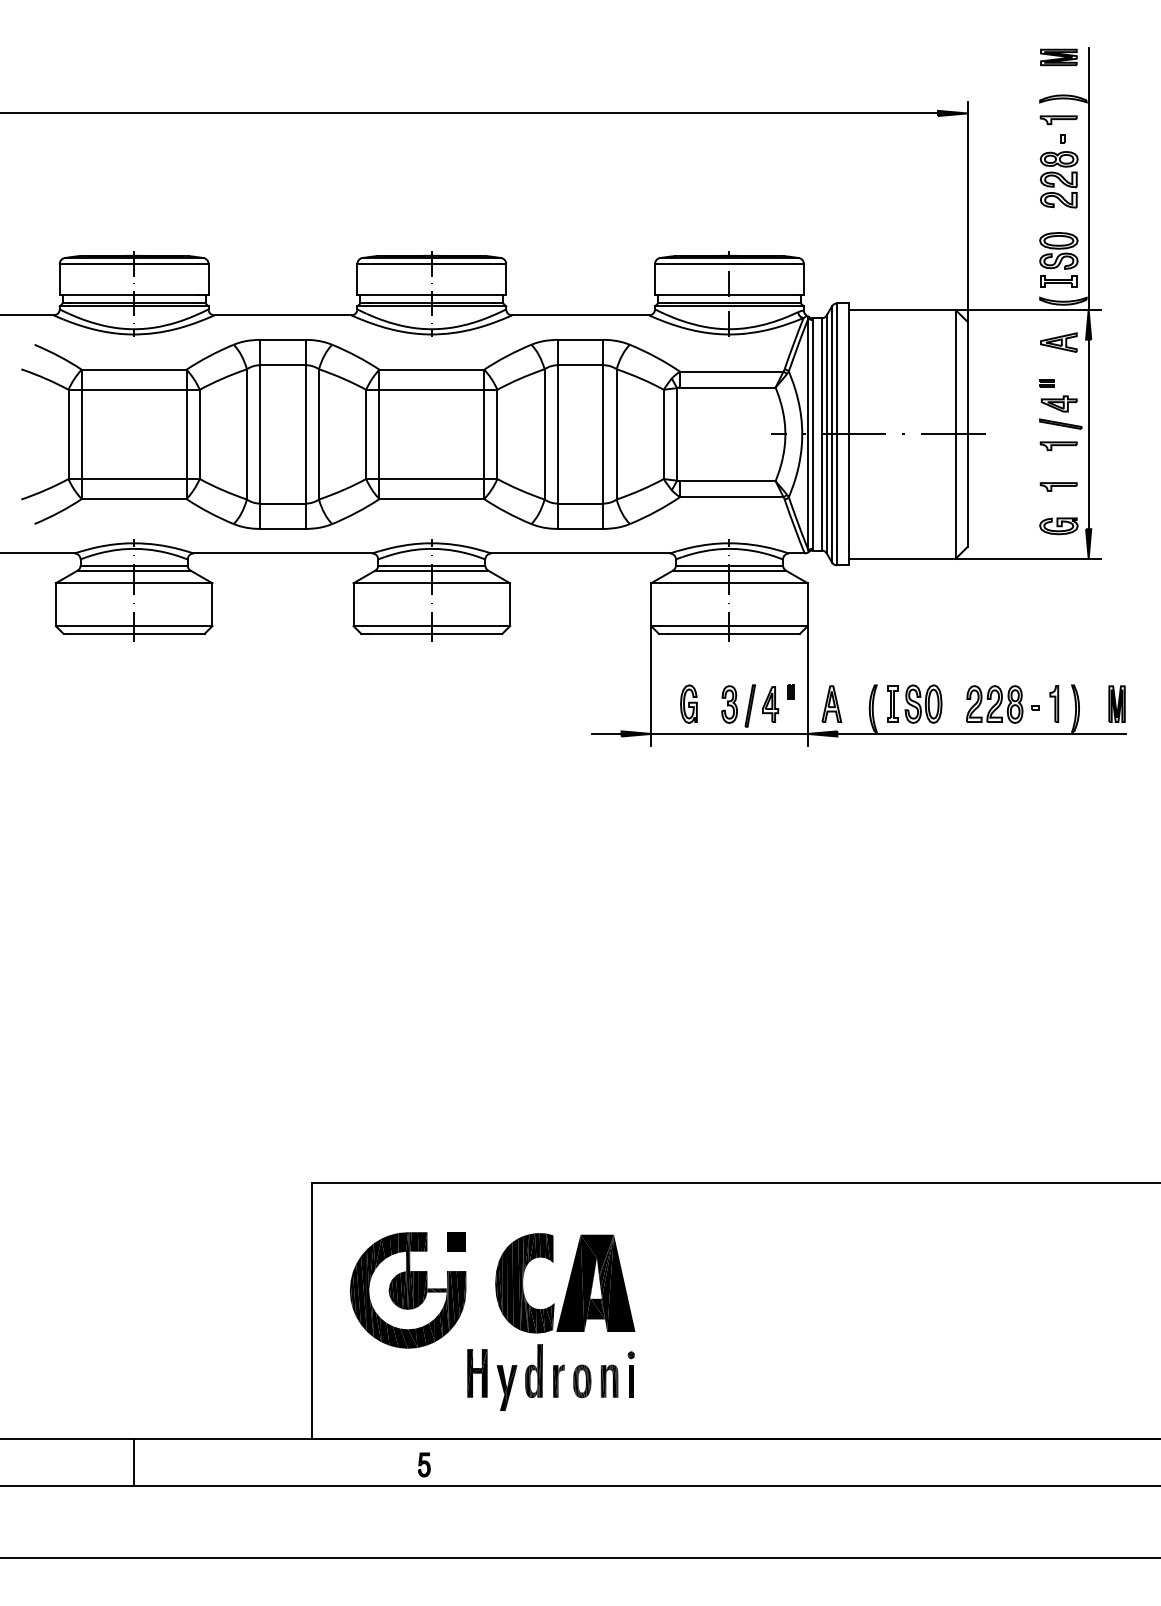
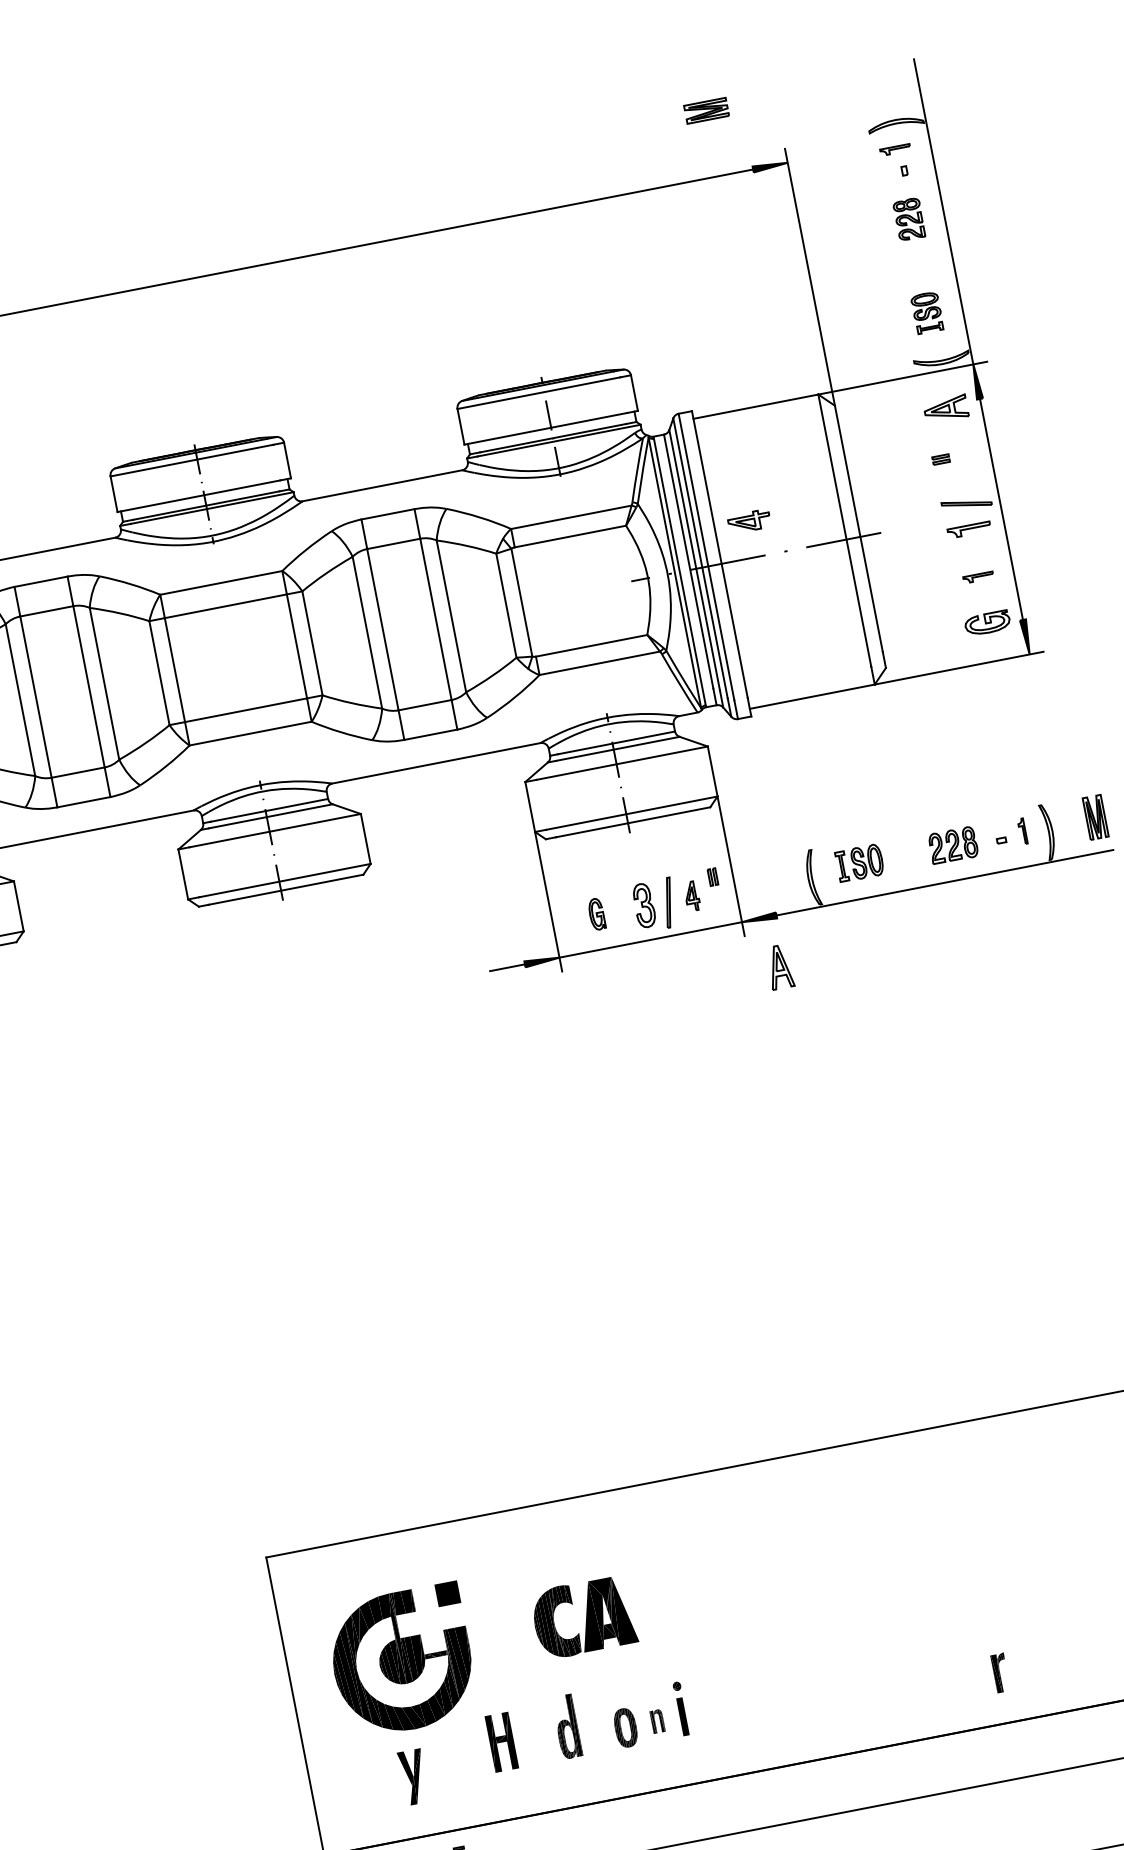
part: (1058, 57) -> (706, 110), moved
part: (1058, 119) -> (895, 149), size x0.7
part: (1058, 179) -> (908, 219), size x0.6
part: (1058, 259) -> (926, 312), size x0.6
part: (1058, 403) -> (748, 521), moved
part: (1058, 486) -> (978, 576), size x0.7
part: (688, 703) -> (596, 913), size x0.7
part: (831, 703) -> (779, 966), moved
part: (914, 703) -> (859, 862), size x0.7
part: (1054, 703) -> (1022, 830), size x0.6
part: (770, 704) -> (691, 896), size x0.7
part: (994, 704) -> (952, 845), size x0.7
part: (565, 1283) -> (584, 1617), size x0.6
part: (558, 1380) -> (999, 1672), moved
part: (609, 1380) -> (657, 1720), size x0.6
part: (506, 1387) -> (413, 1776), moved

